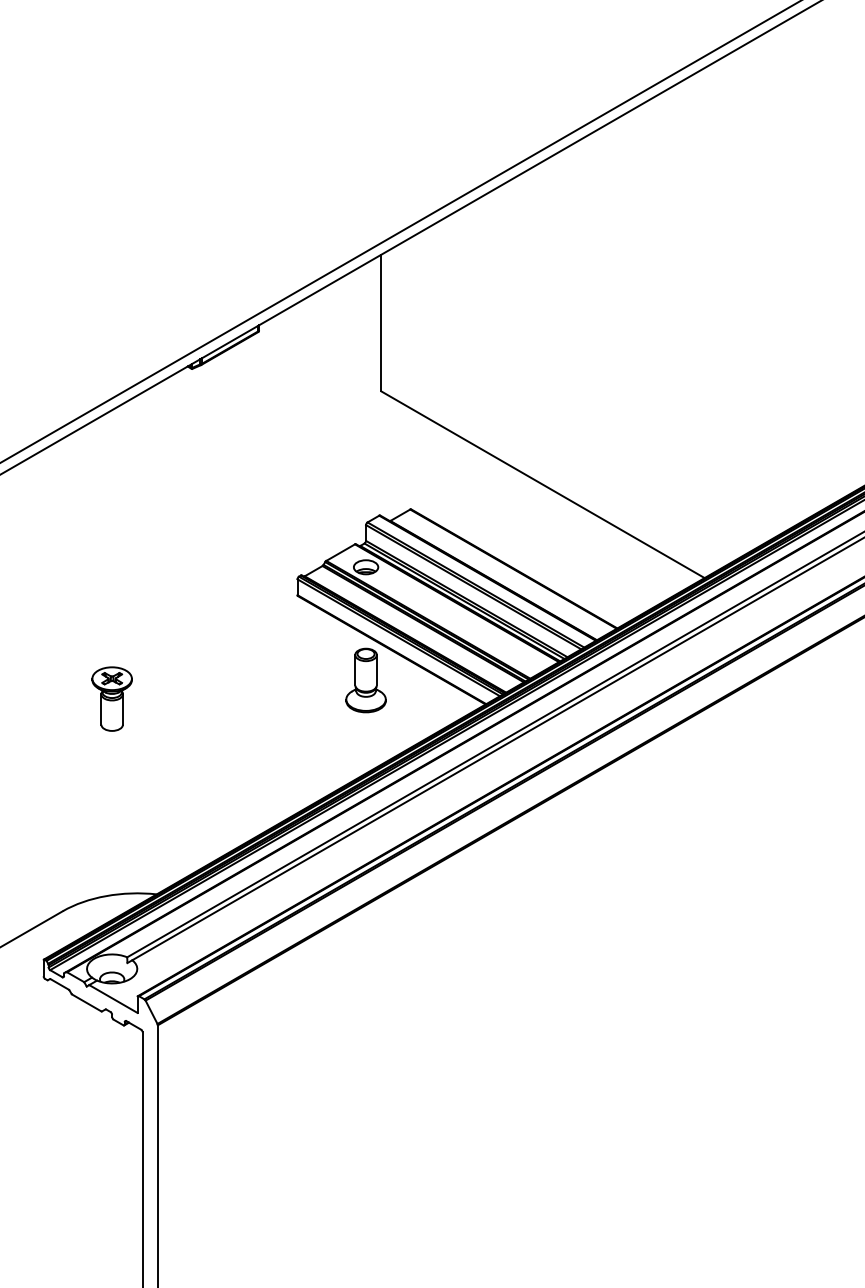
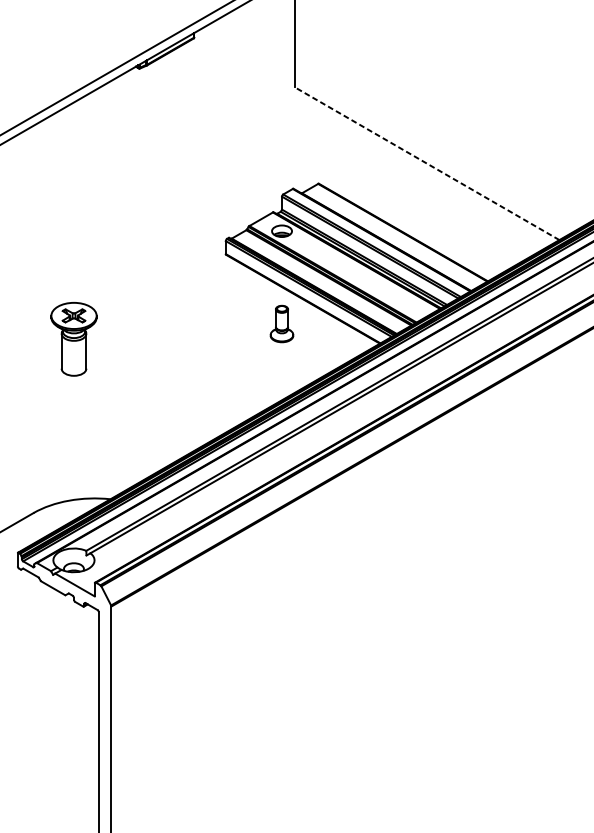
line: (542, 484) -> (426, 163), solid -> dashed
part: (365, 680) -> (281, 324), size x0.7
part: (111, 698) -> (73, 338), size x1.4

